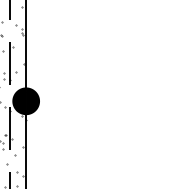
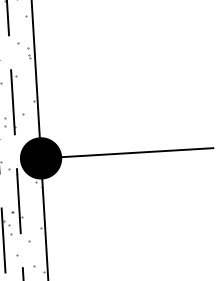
line: (82, 101) -> (126, 153), added

